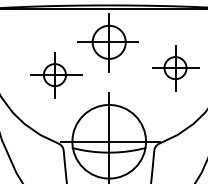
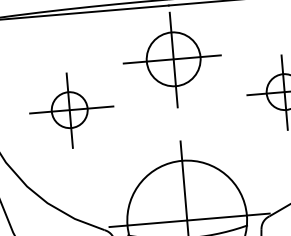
part: (56, 75) -> (72, 110), moved

